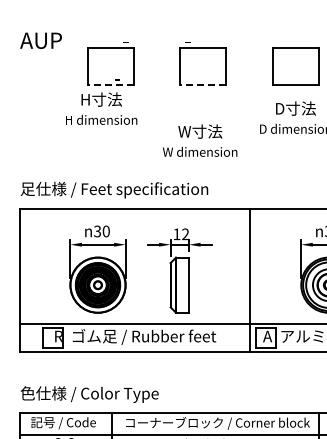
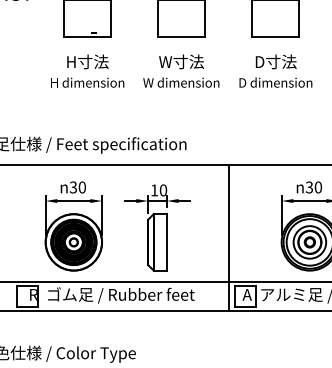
line: (110, 84) -> (86, 37), dashed -> solid
line: (202, 84) -> (180, 37), dashed -> solid
text: (101, 108) -> (87, 70), moved
text: (200, 140) -> (181, 70), moved
text: (185, 234) -> (163, 190), 12 -> 10

